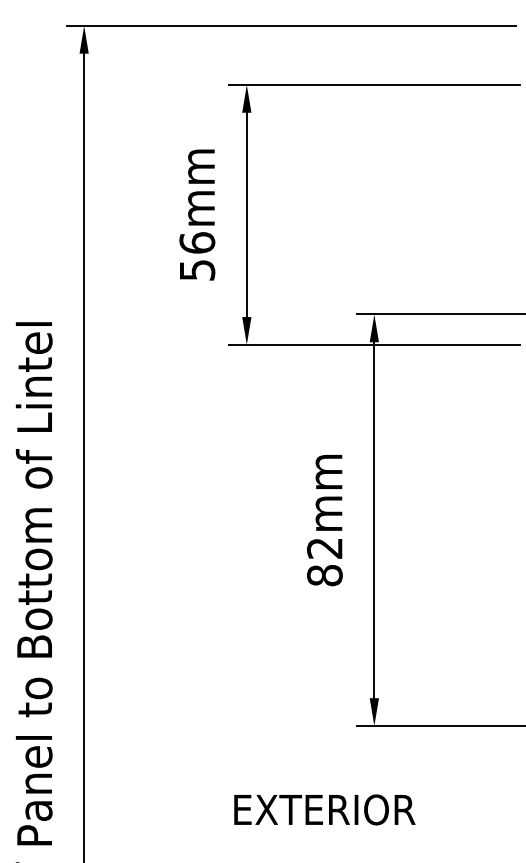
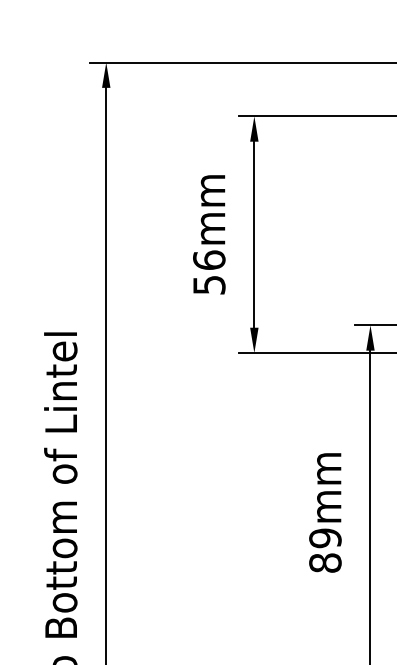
text: (324, 548) -> (325, 538), 82mm -> 89mm

